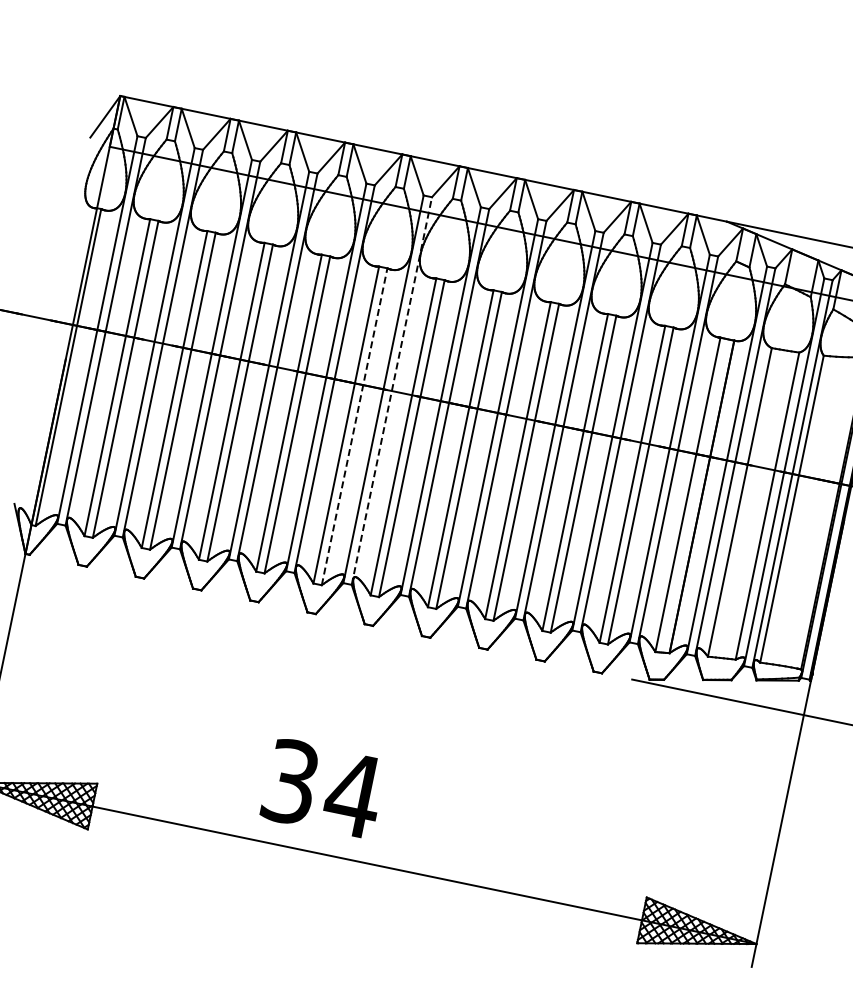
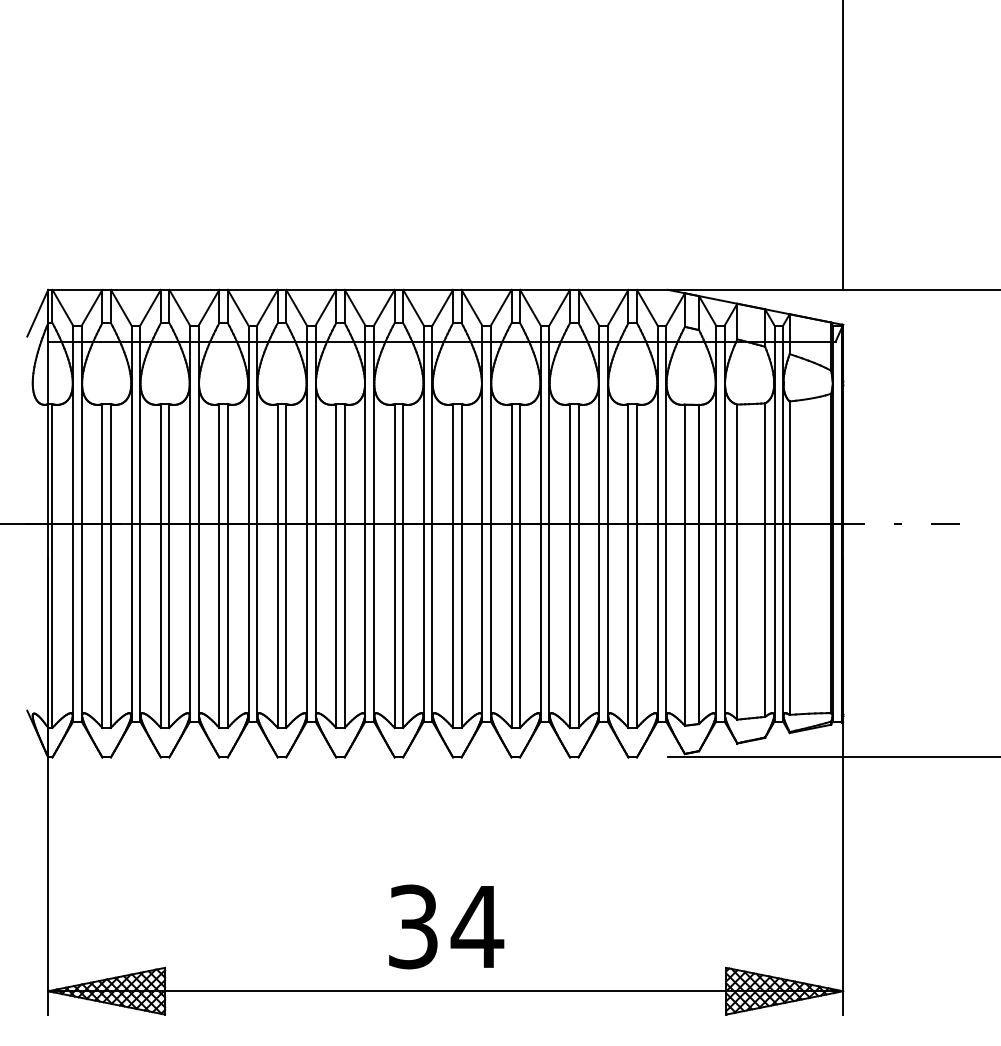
line: (391, 390) -> (373, 523), dashed -> solid
line: (354, 427) -> (344, 566), dashed -> solid
text: (323, 788) -> (446, 926), moved

